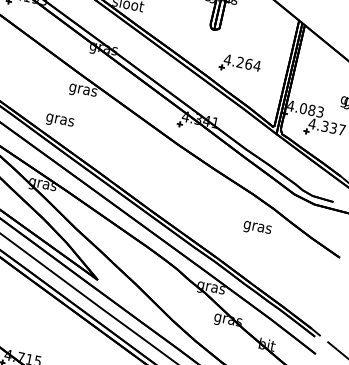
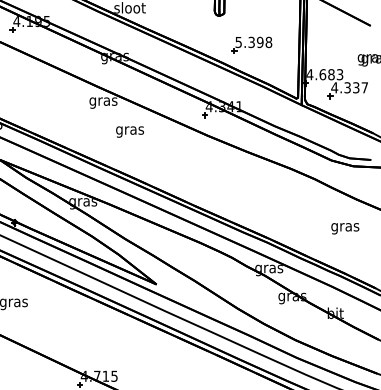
text: (242, 62) -> (253, 42), 4.264 -> 5.398
text: (303, 108) -> (322, 74), 4.083 -> 4.683
text: (59, 120) -> (129, 131), moved
text: (257, 228) -> (345, 228), moved

